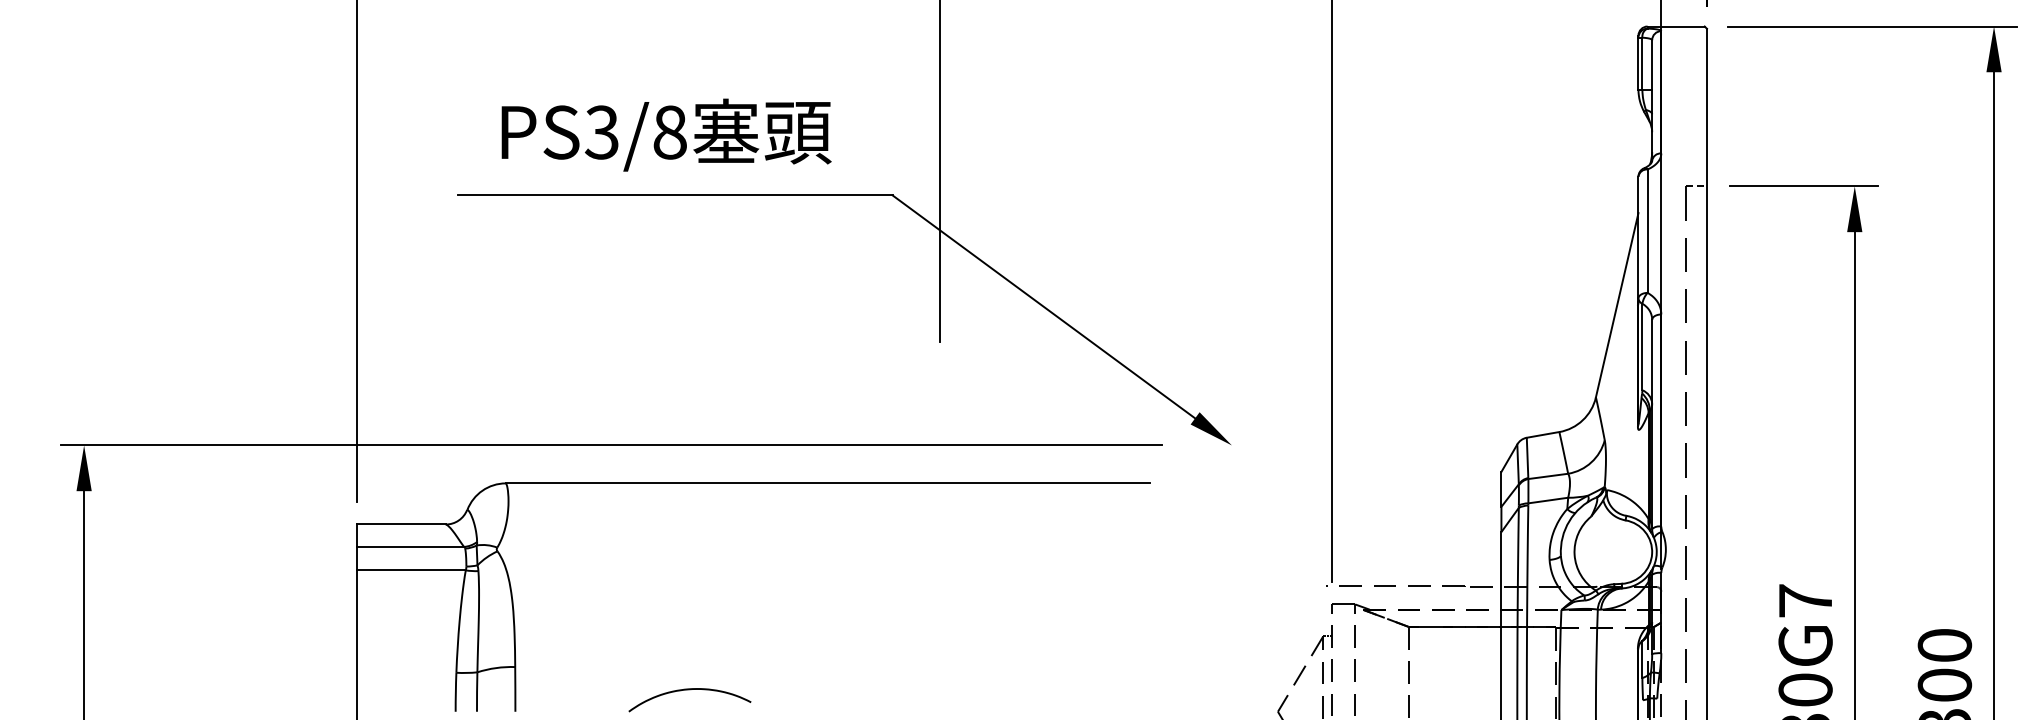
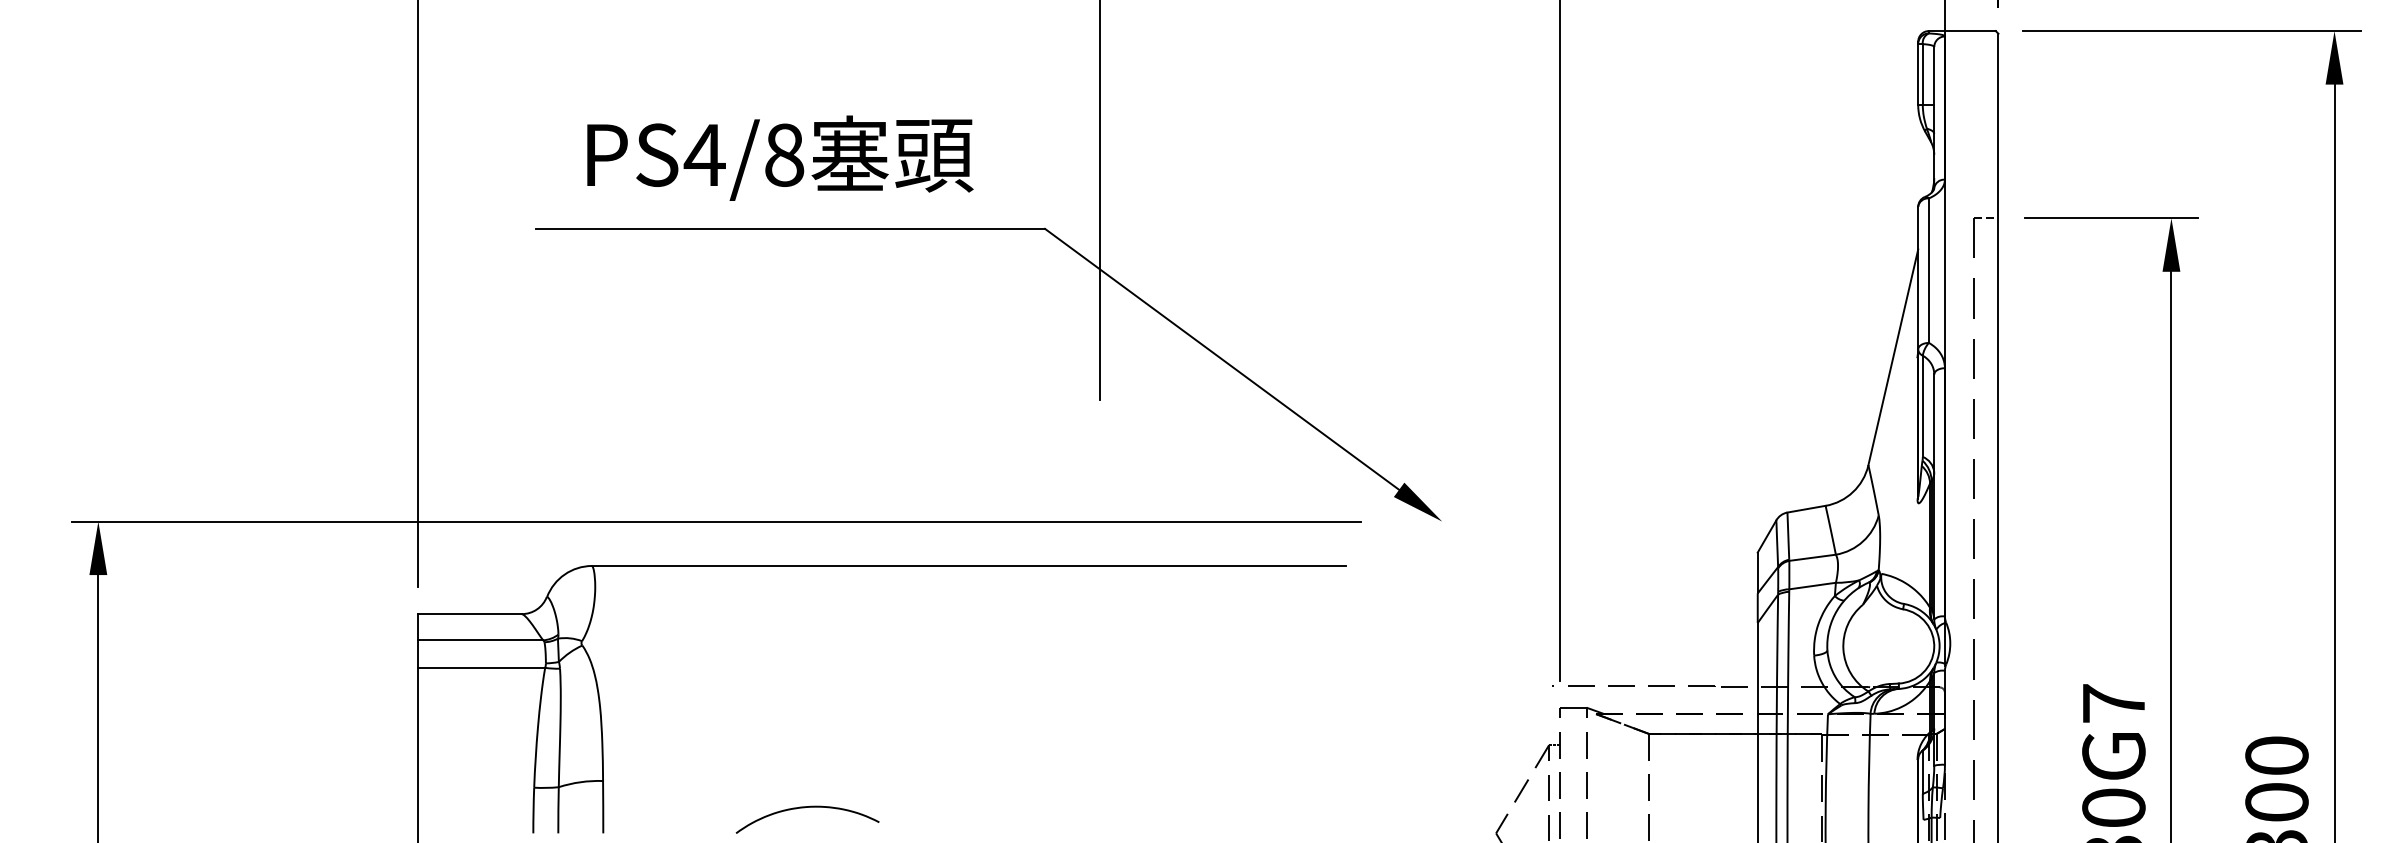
text: (601, 131) -> (704, 154), PS3/8 -> PS4/8

